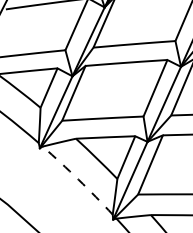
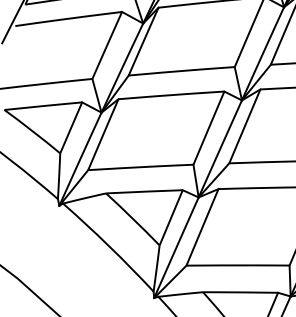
arc: (78, 179) -> (109, 246), dashed -> solid

